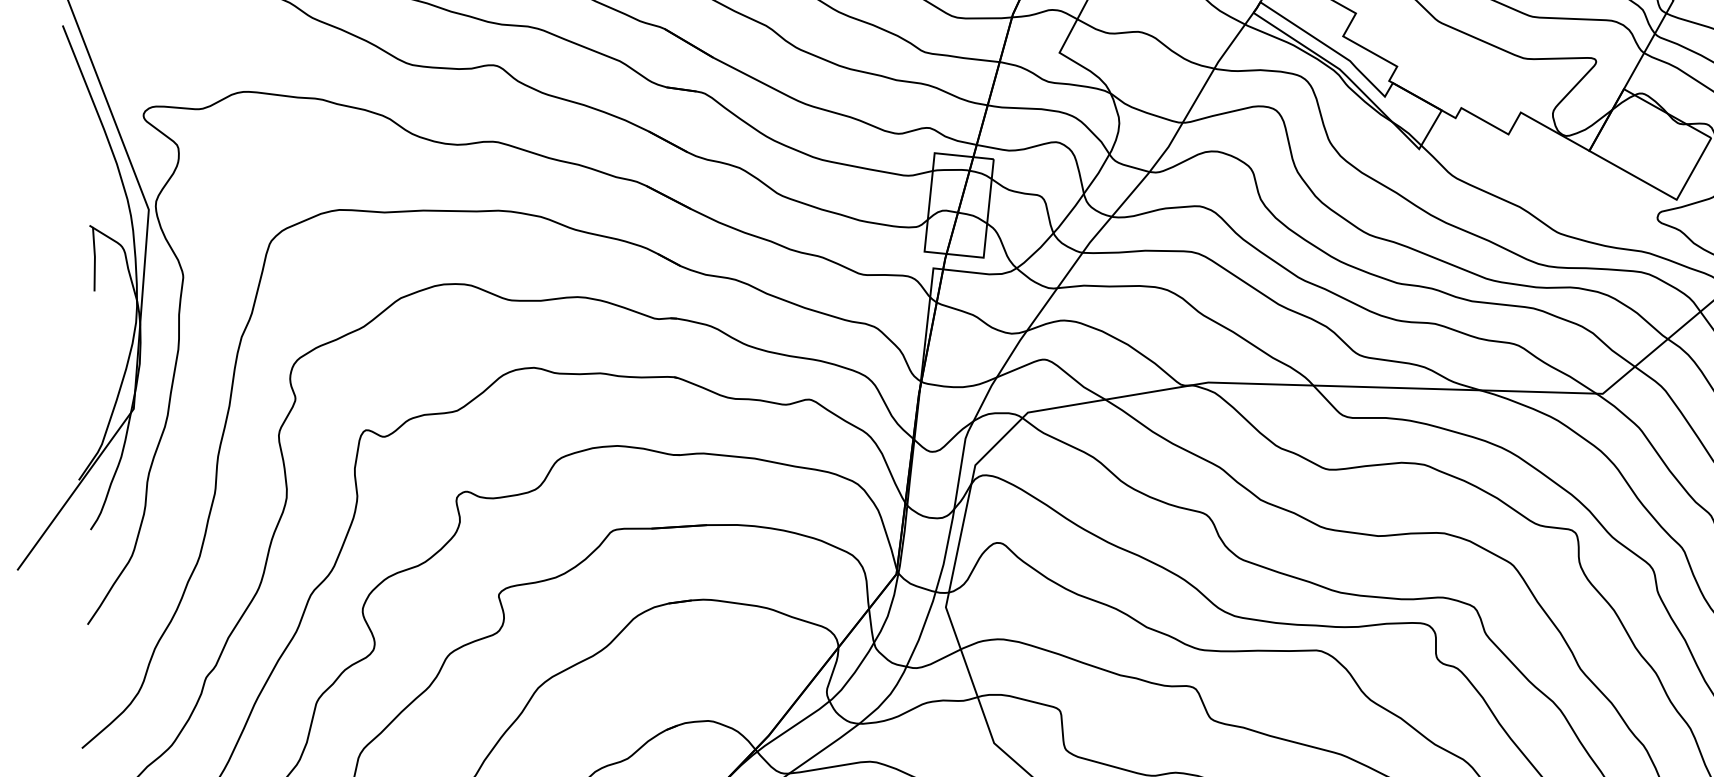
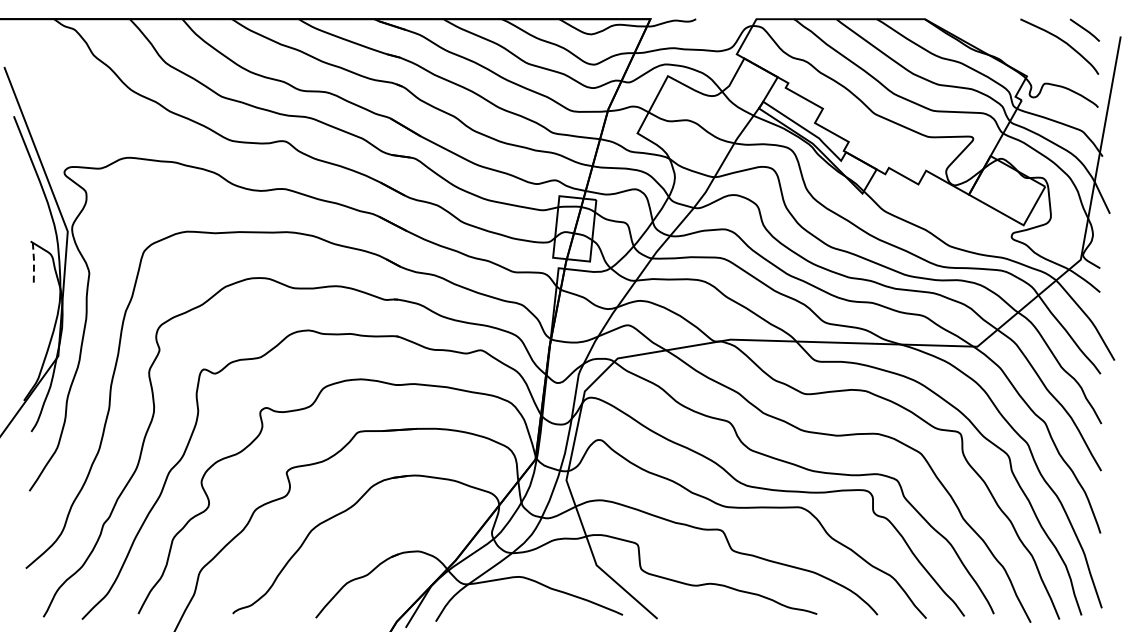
line: (95, 259) -> (34, 262), solid -> dashed

